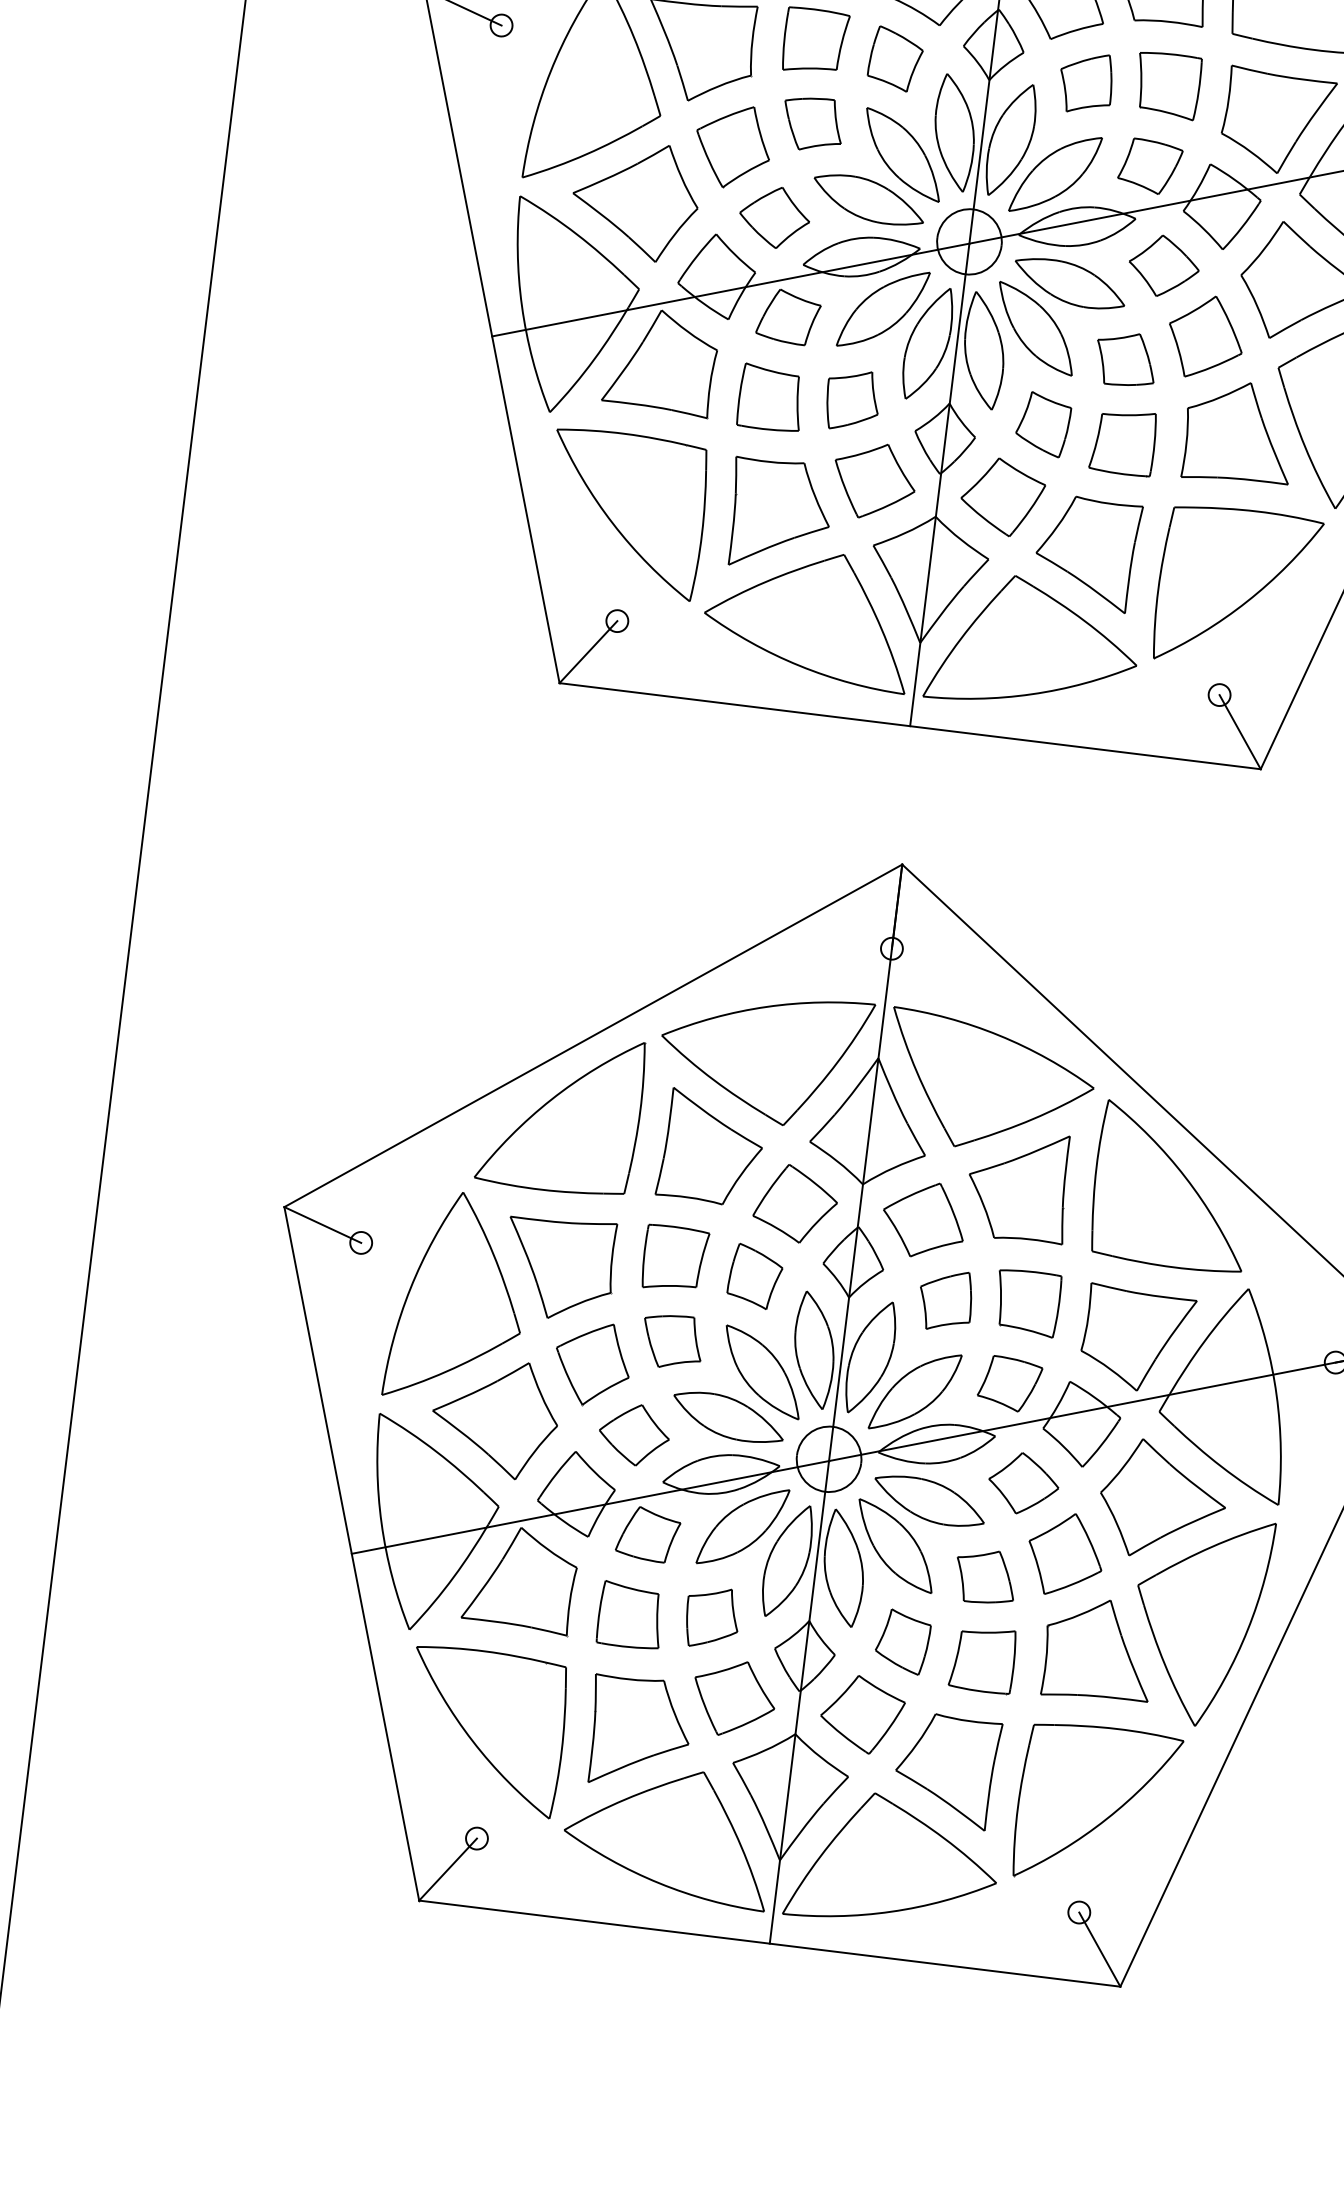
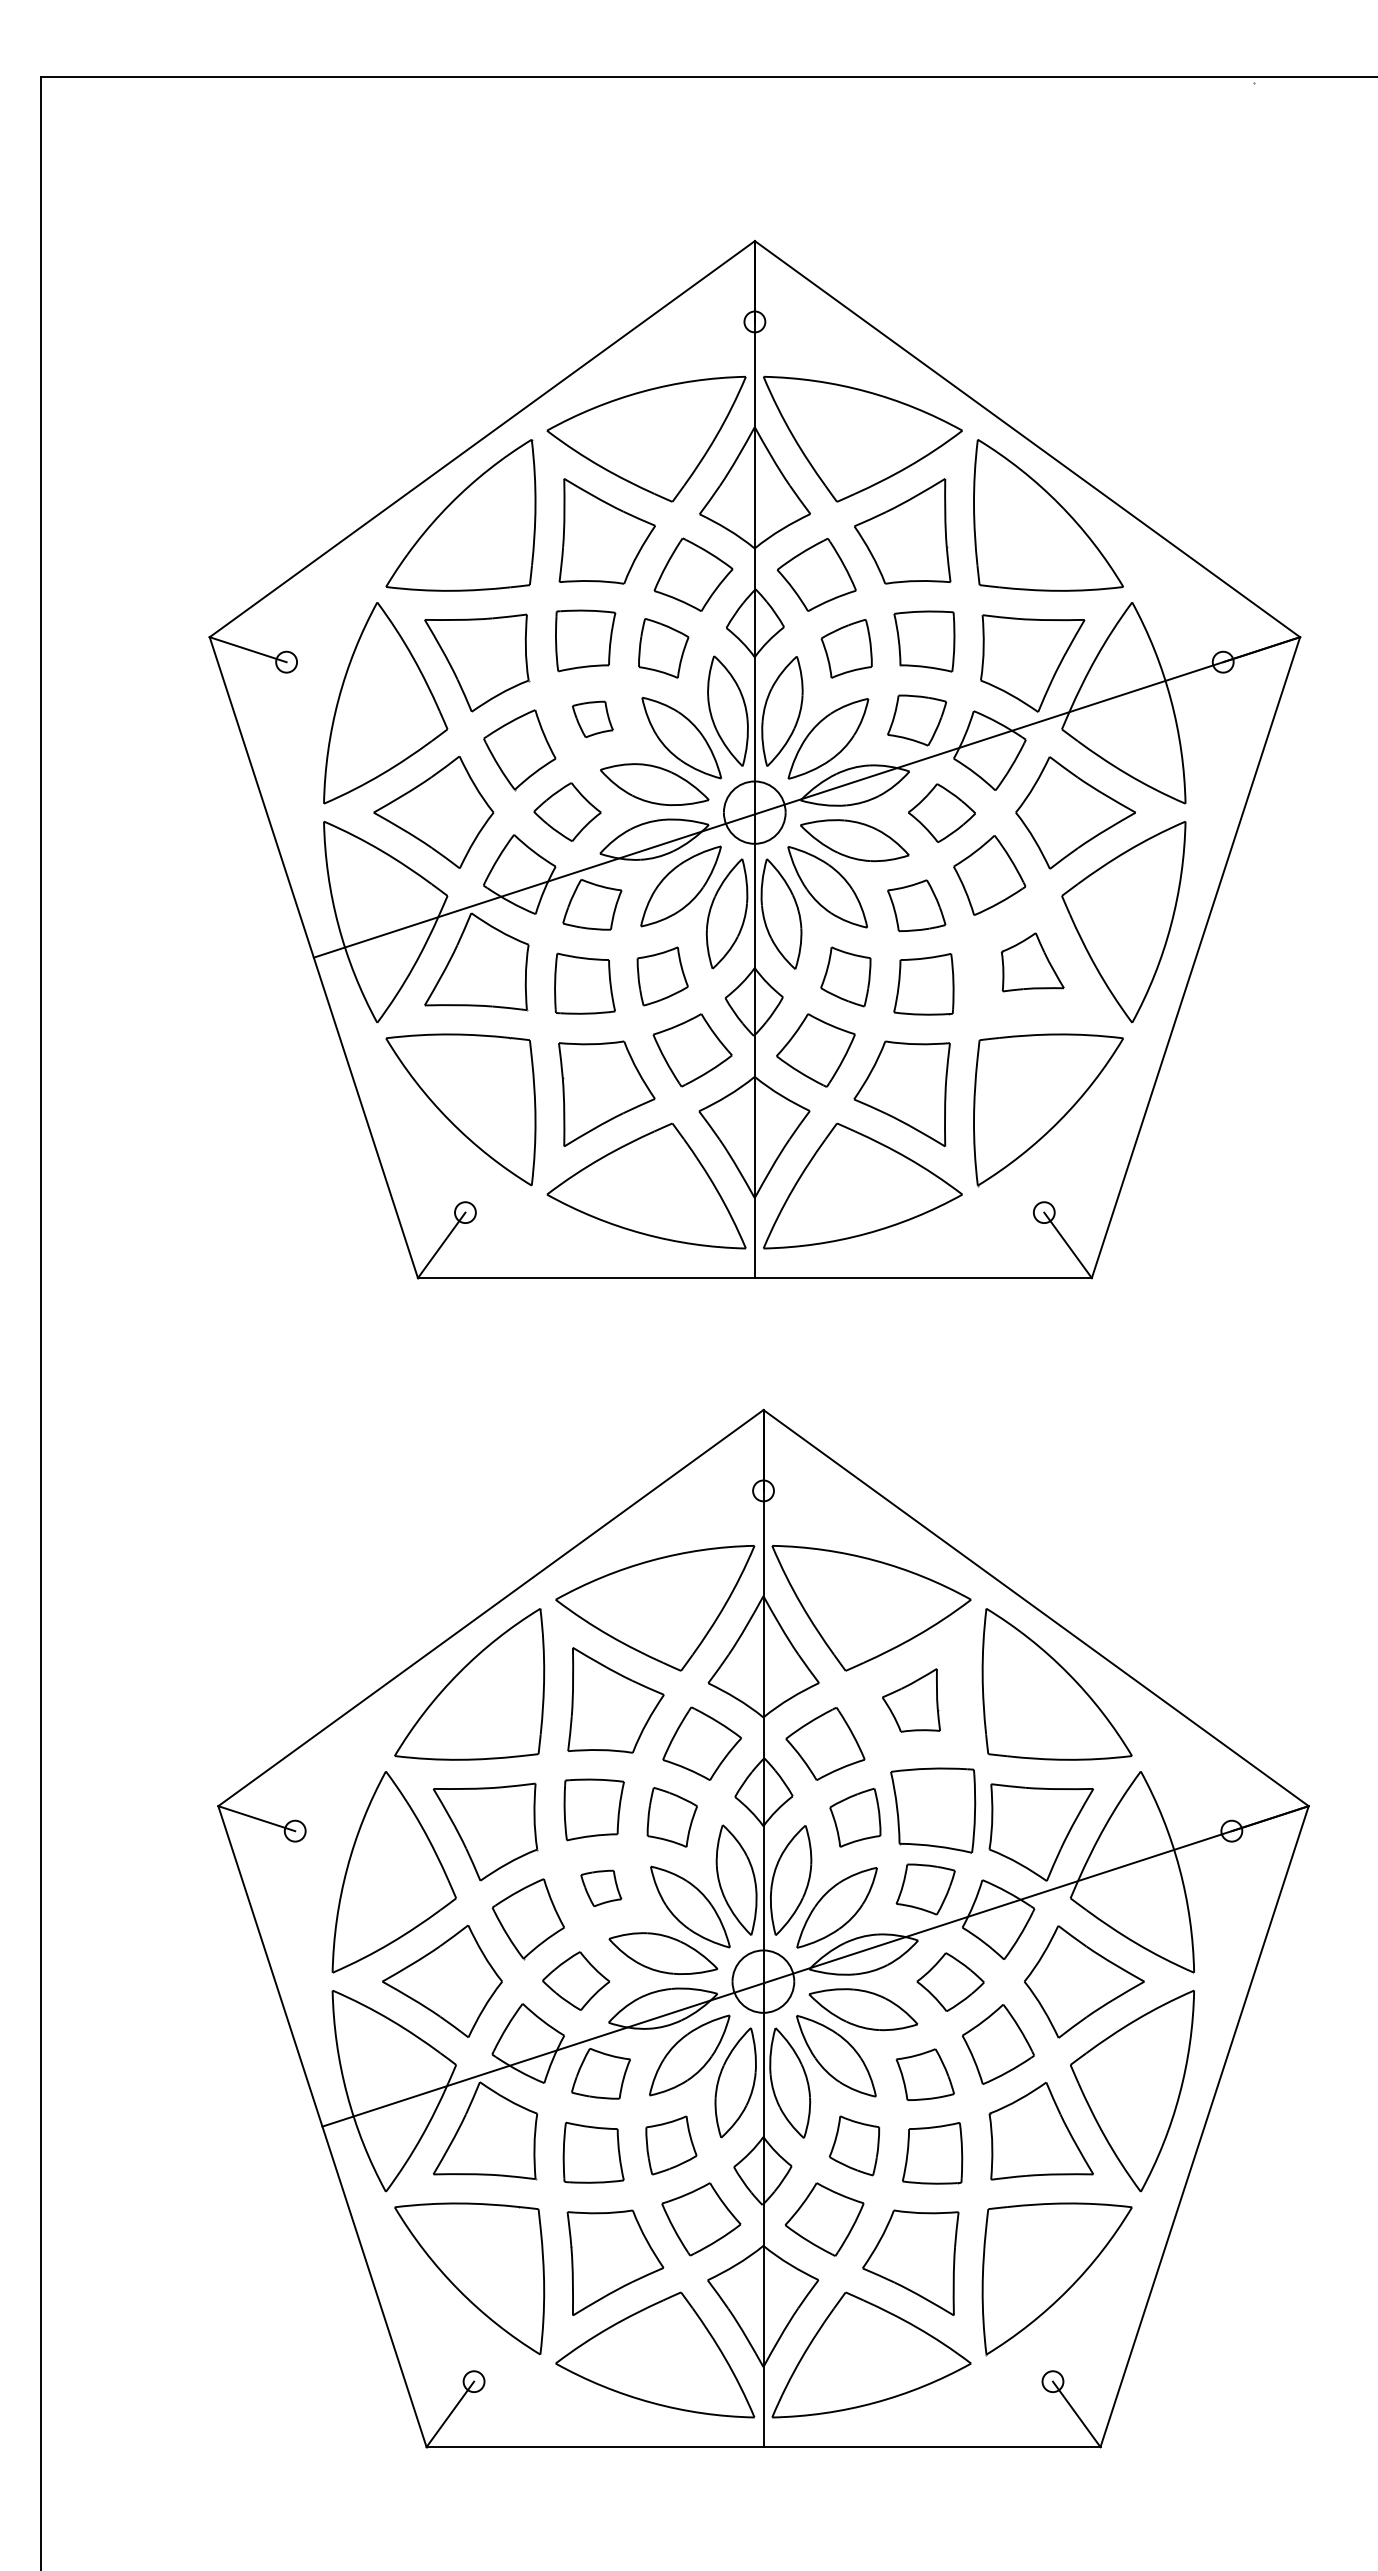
part: (812, 124) -> (592, 719), size x0.7
part: (1239, 433) -> (1032, 962), size x0.6
part: (1019, 1185) -> (911, 1700), size x0.6
part: (1026, 1302) -> (932, 1810), size x1.4
part: (671, 1341) -> (600, 1888), size x0.7

